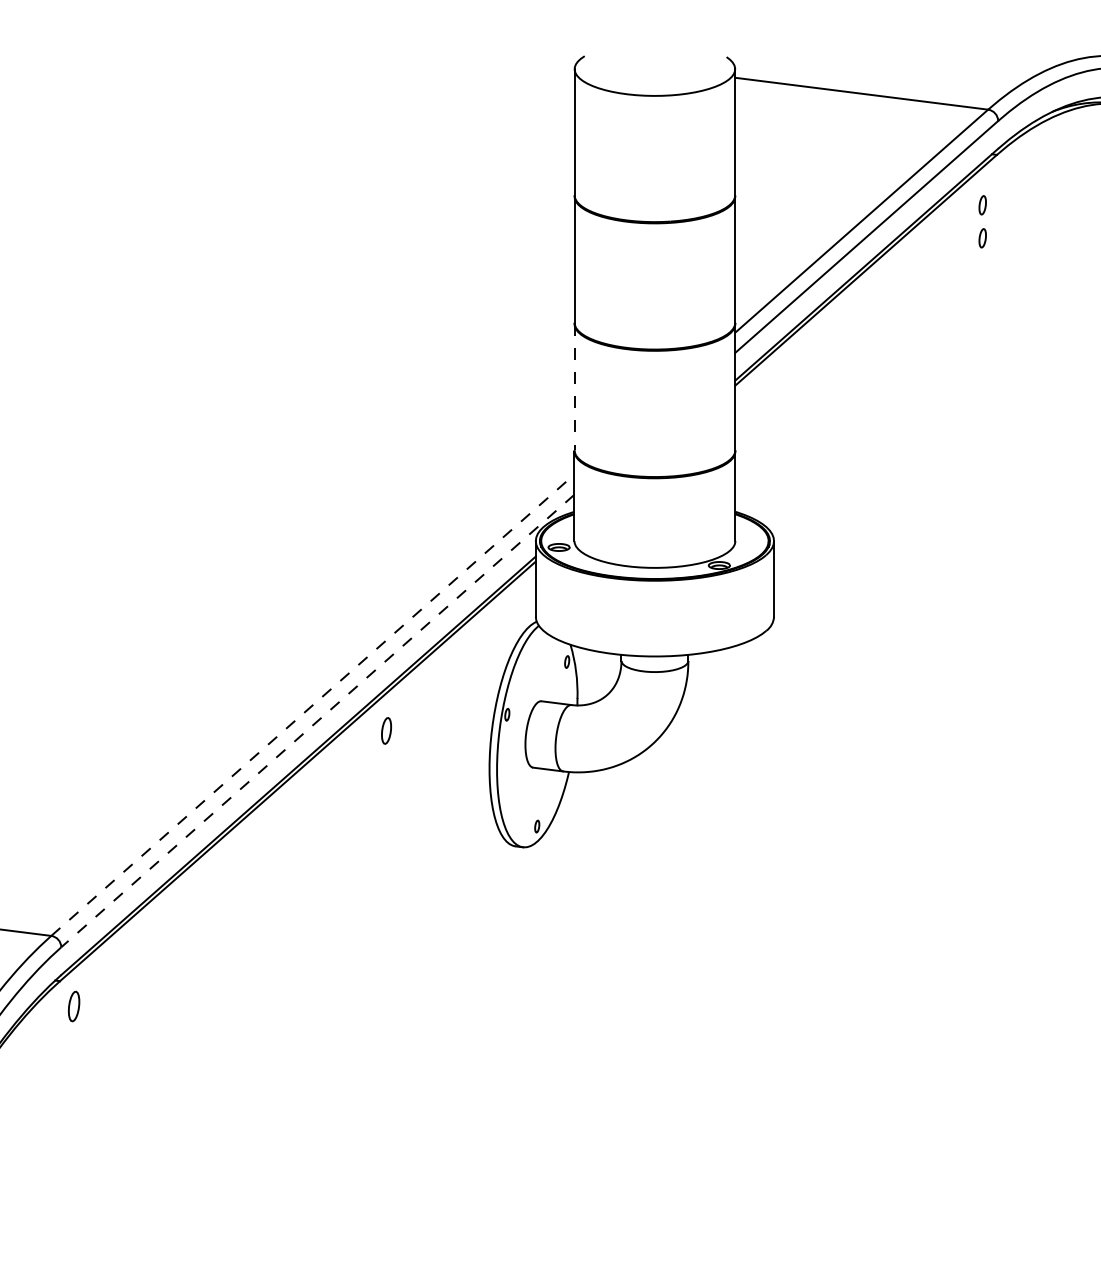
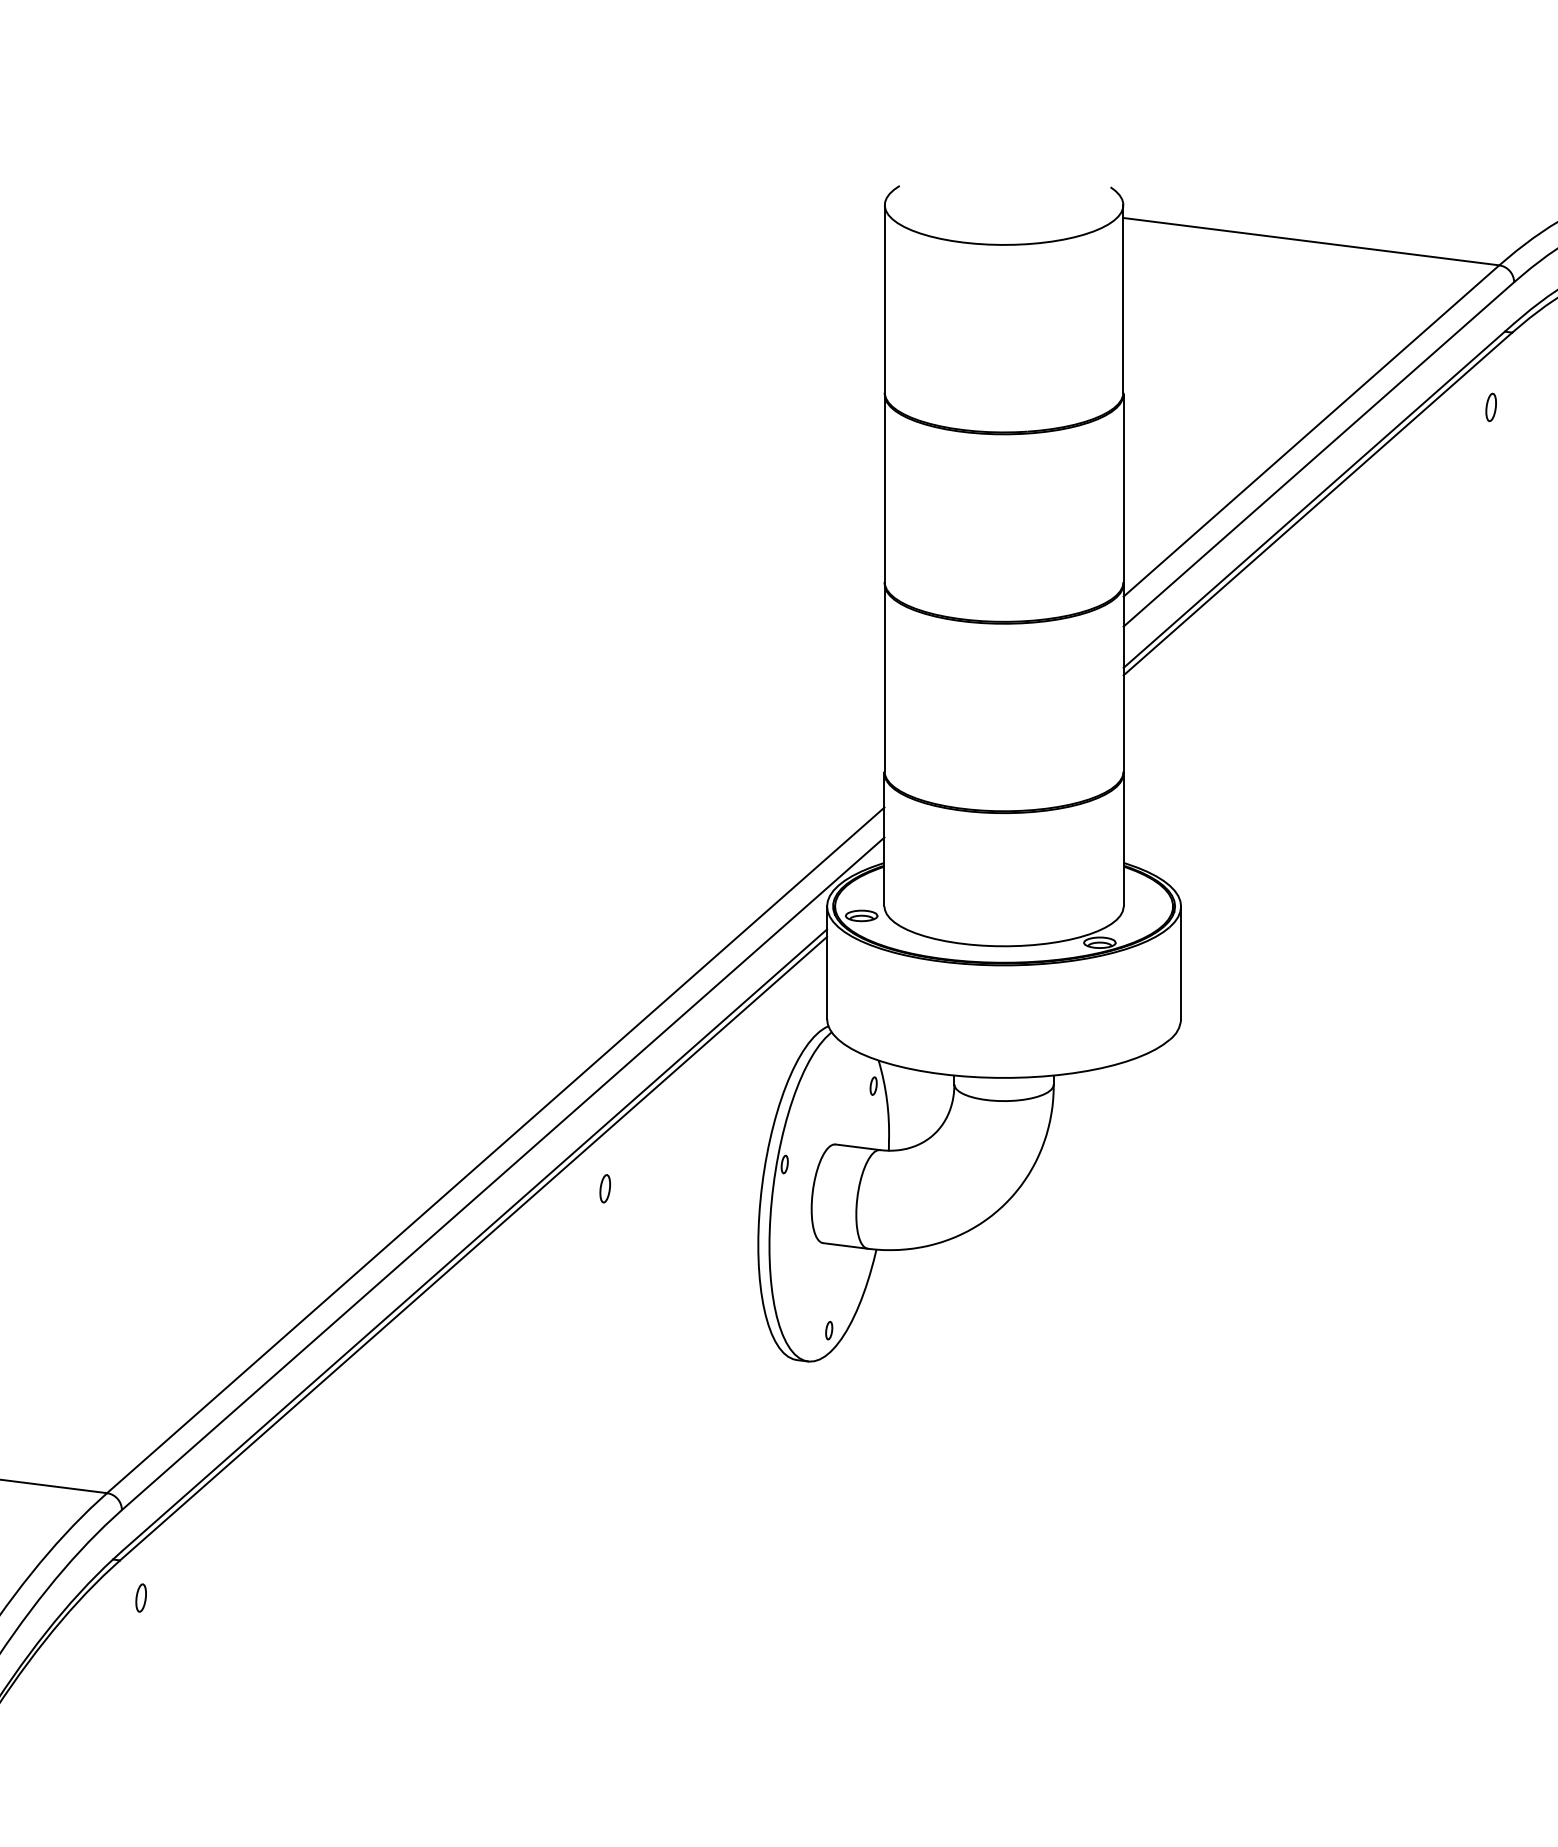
part: (982, 238) -> (1490, 456), removed
line: (574, 387) -> (884, 678), dashed -> solid
line: (312, 705) -> (495, 1150), dashed -> solid
line: (317, 721) -> (502, 1174), dashed -> solid
part: (386, 731) -> (605, 1189), size x0.71
part: (74, 1006) -> (141, 1598), size x0.62

